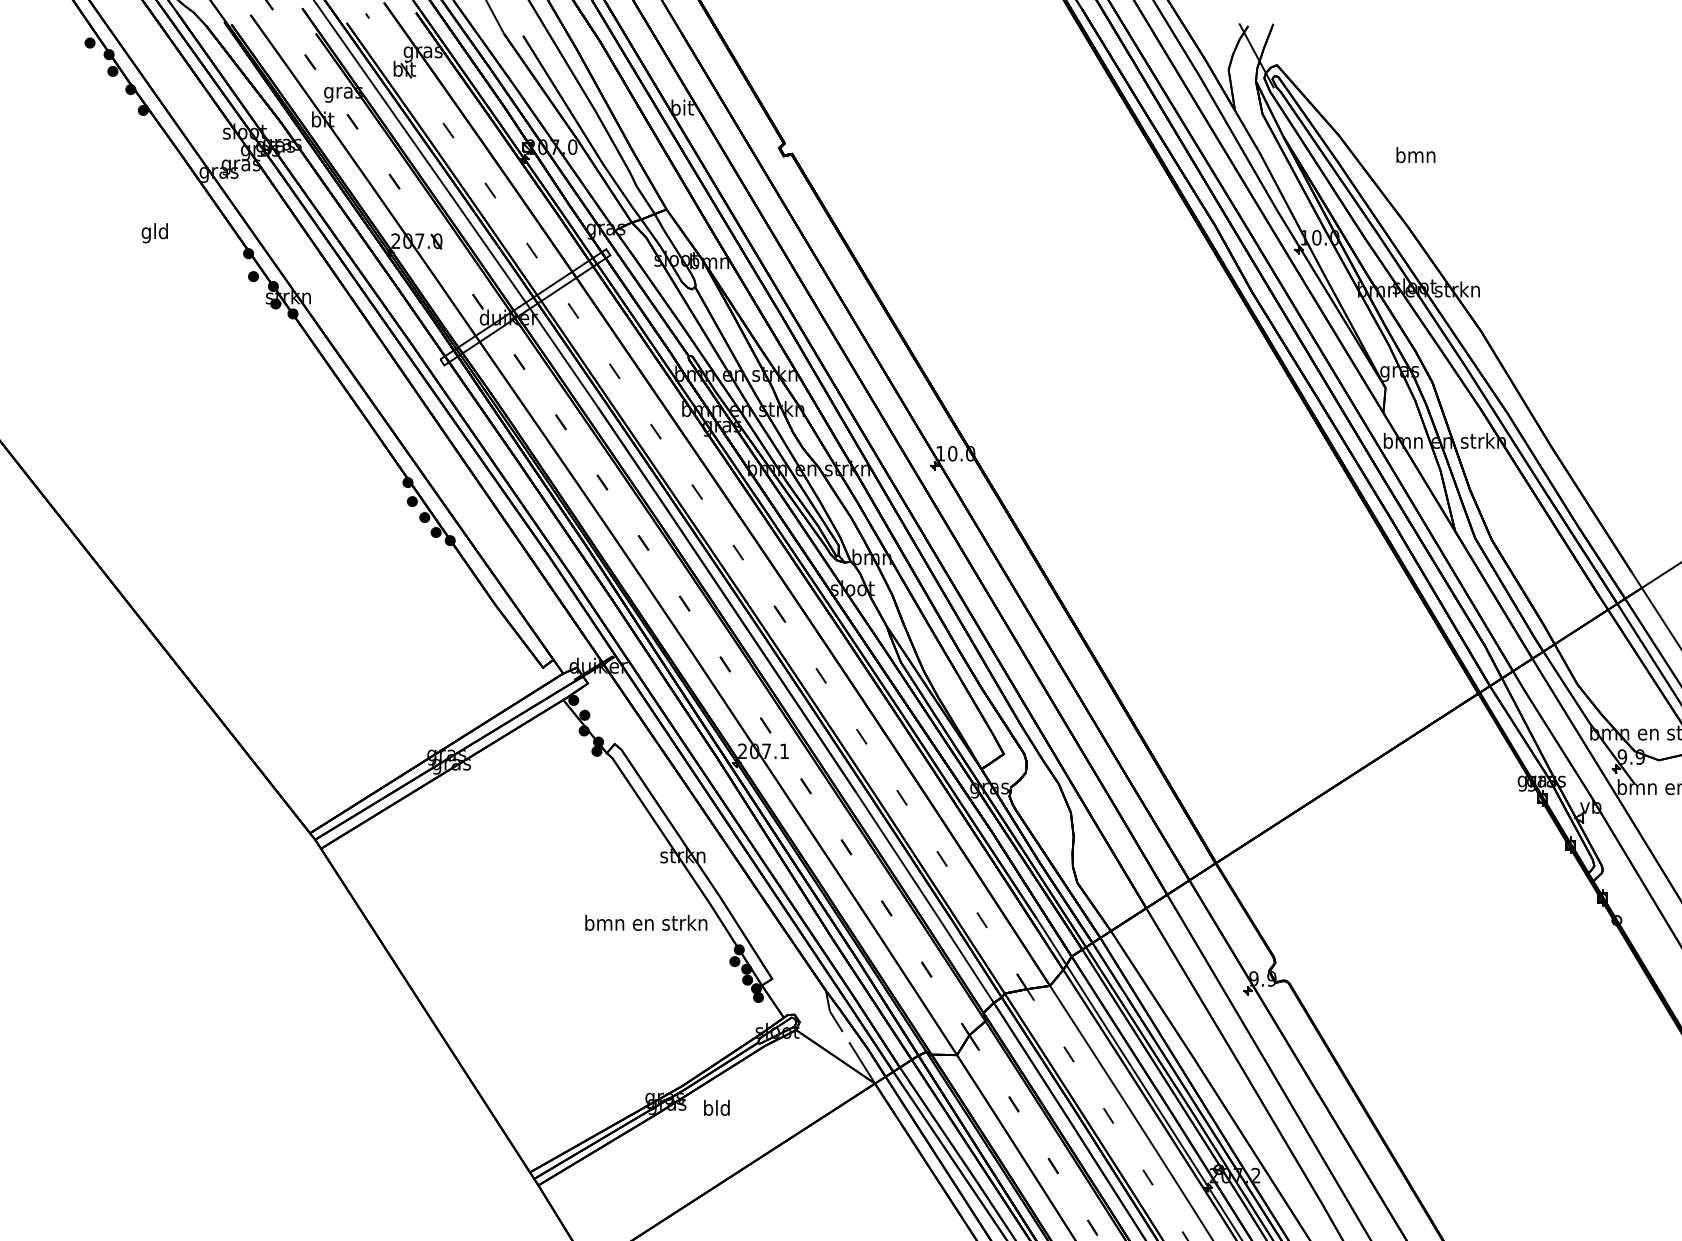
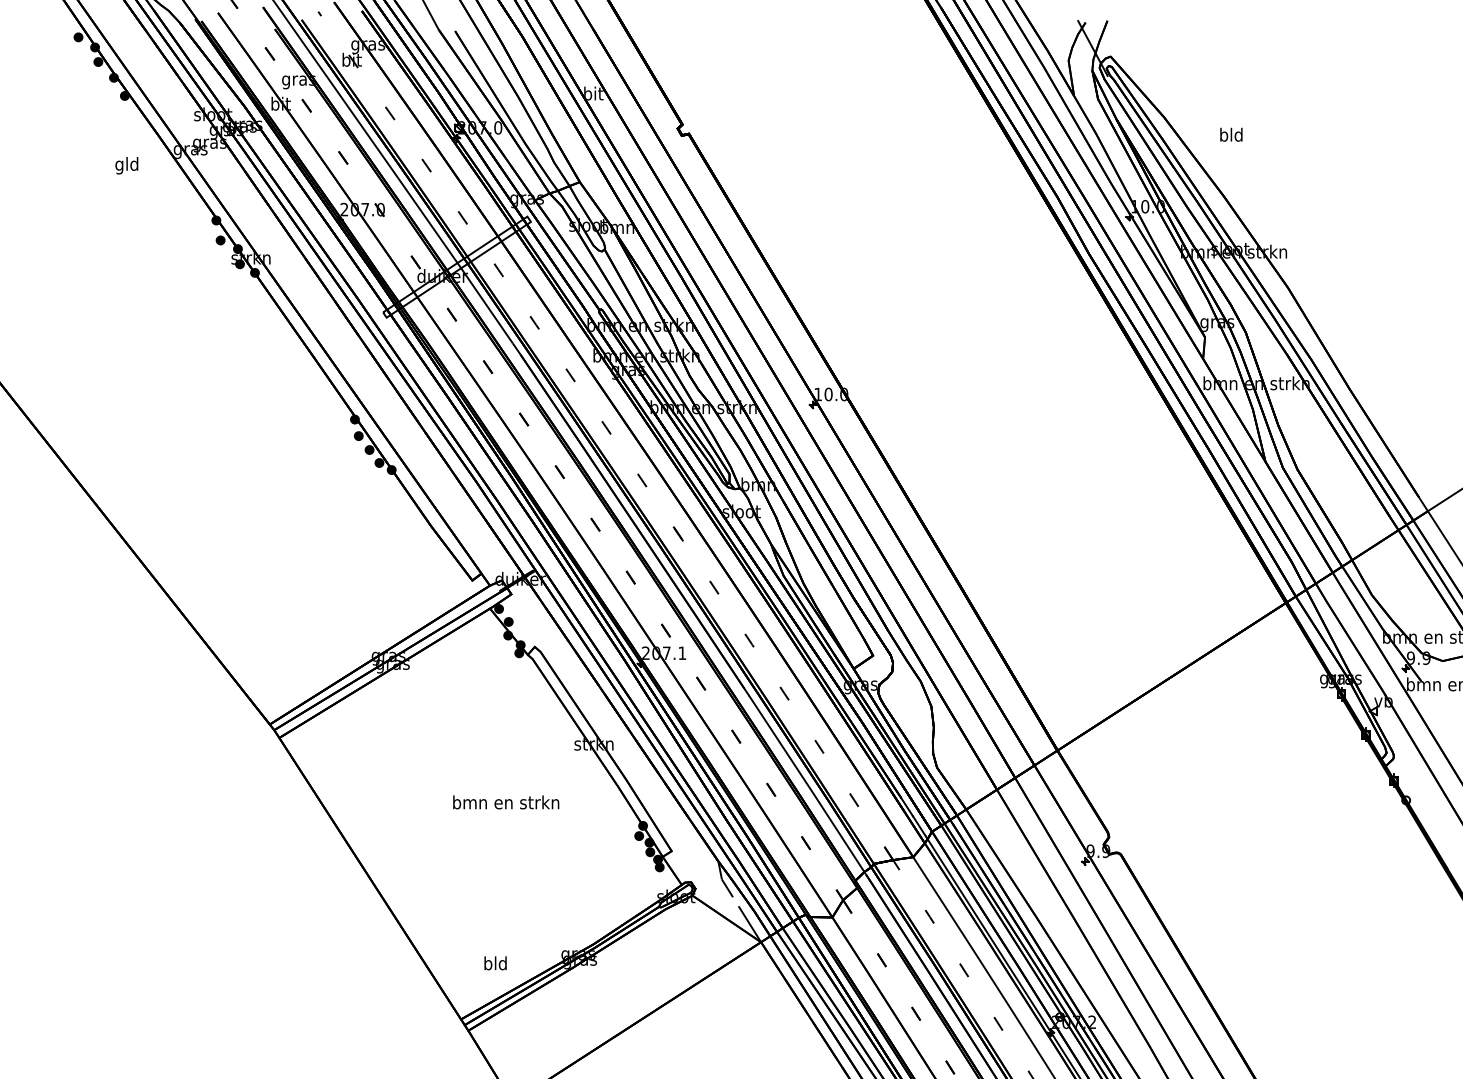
text: (1416, 154) -> (1231, 134), bmn -> bld
text: (154, 232) -> (126, 165), moved
text: (646, 922) -> (506, 802), moved
text: (716, 1108) -> (495, 963), moved

